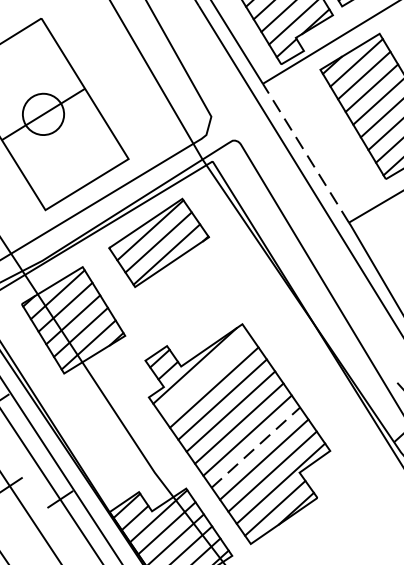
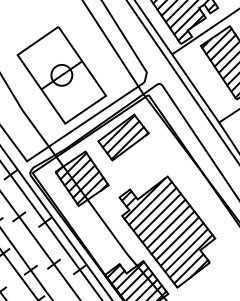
line: (305, 153) -> (195, 88), dashed -> solid
line: (205, 375) -> (150, 203), added
line: (255, 447) -> (177, 238), dashed -> solid

